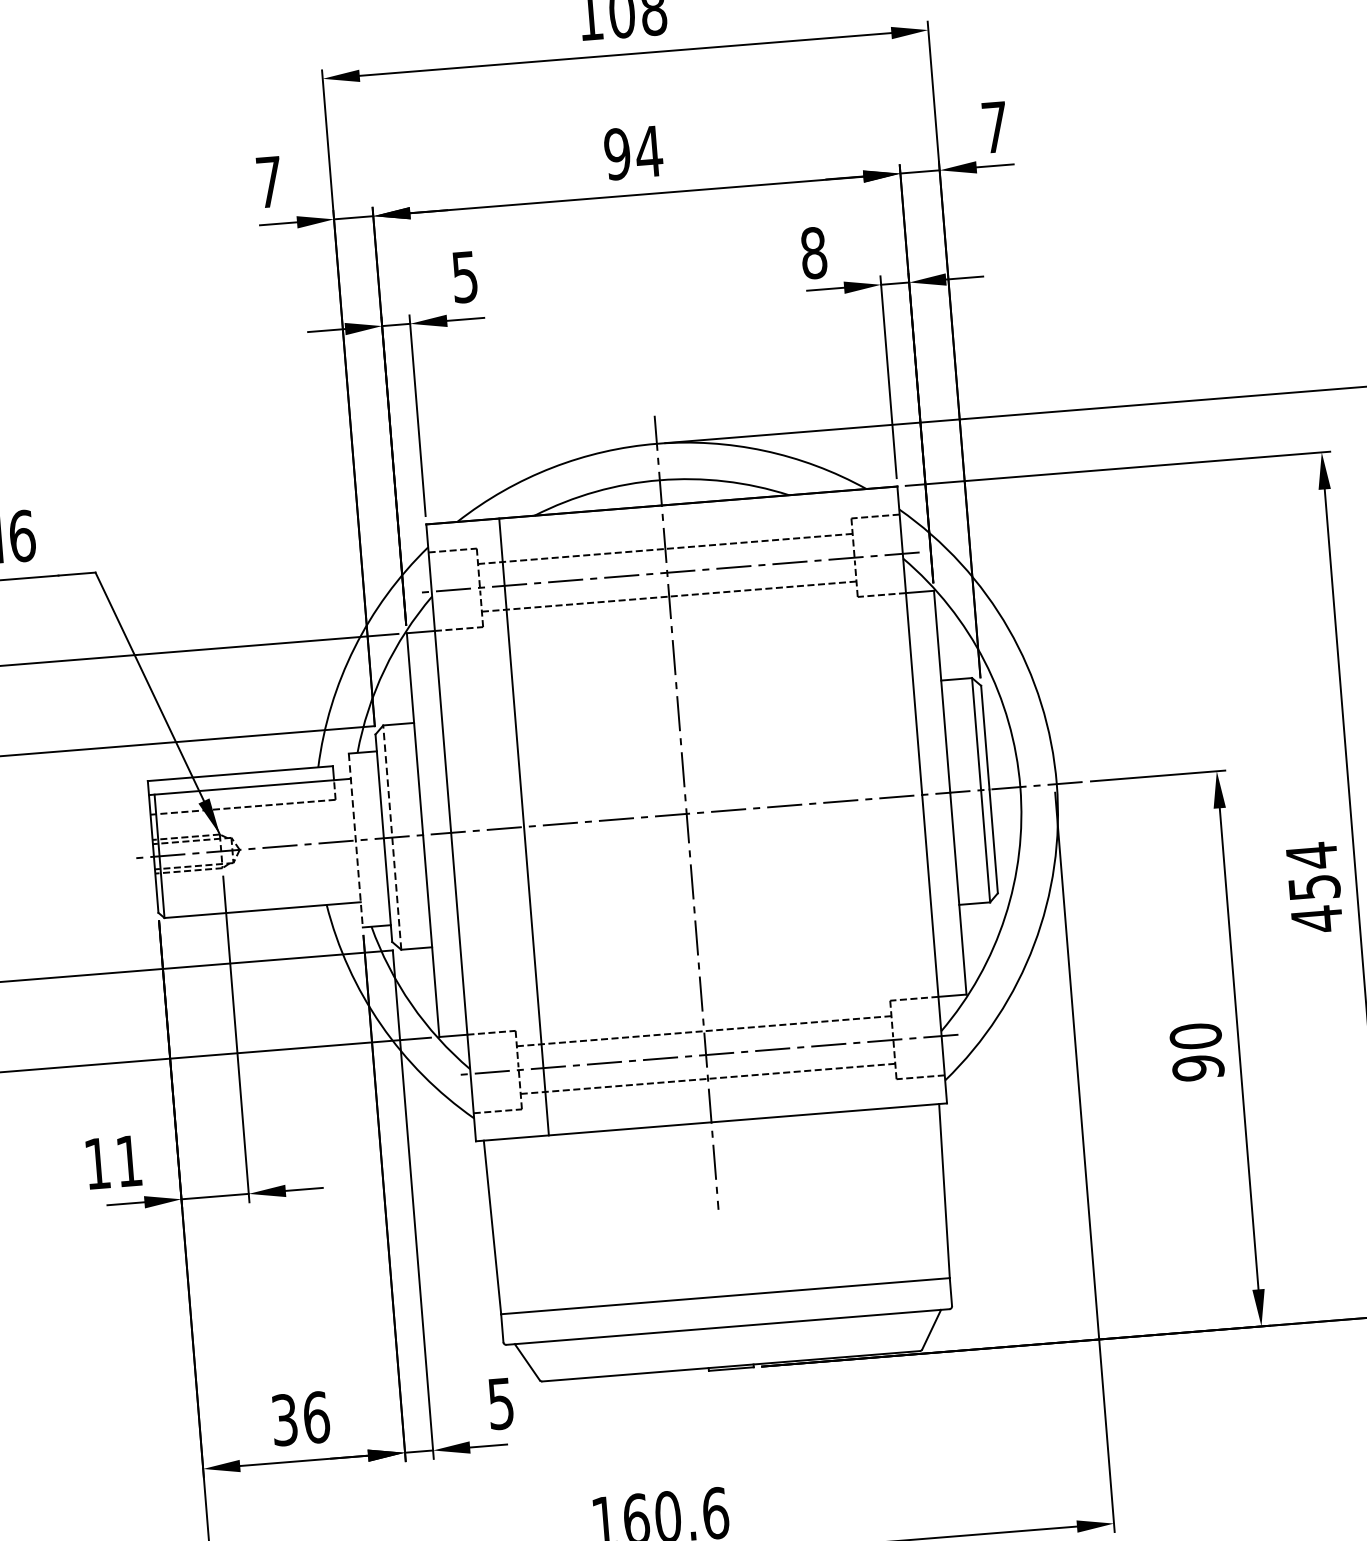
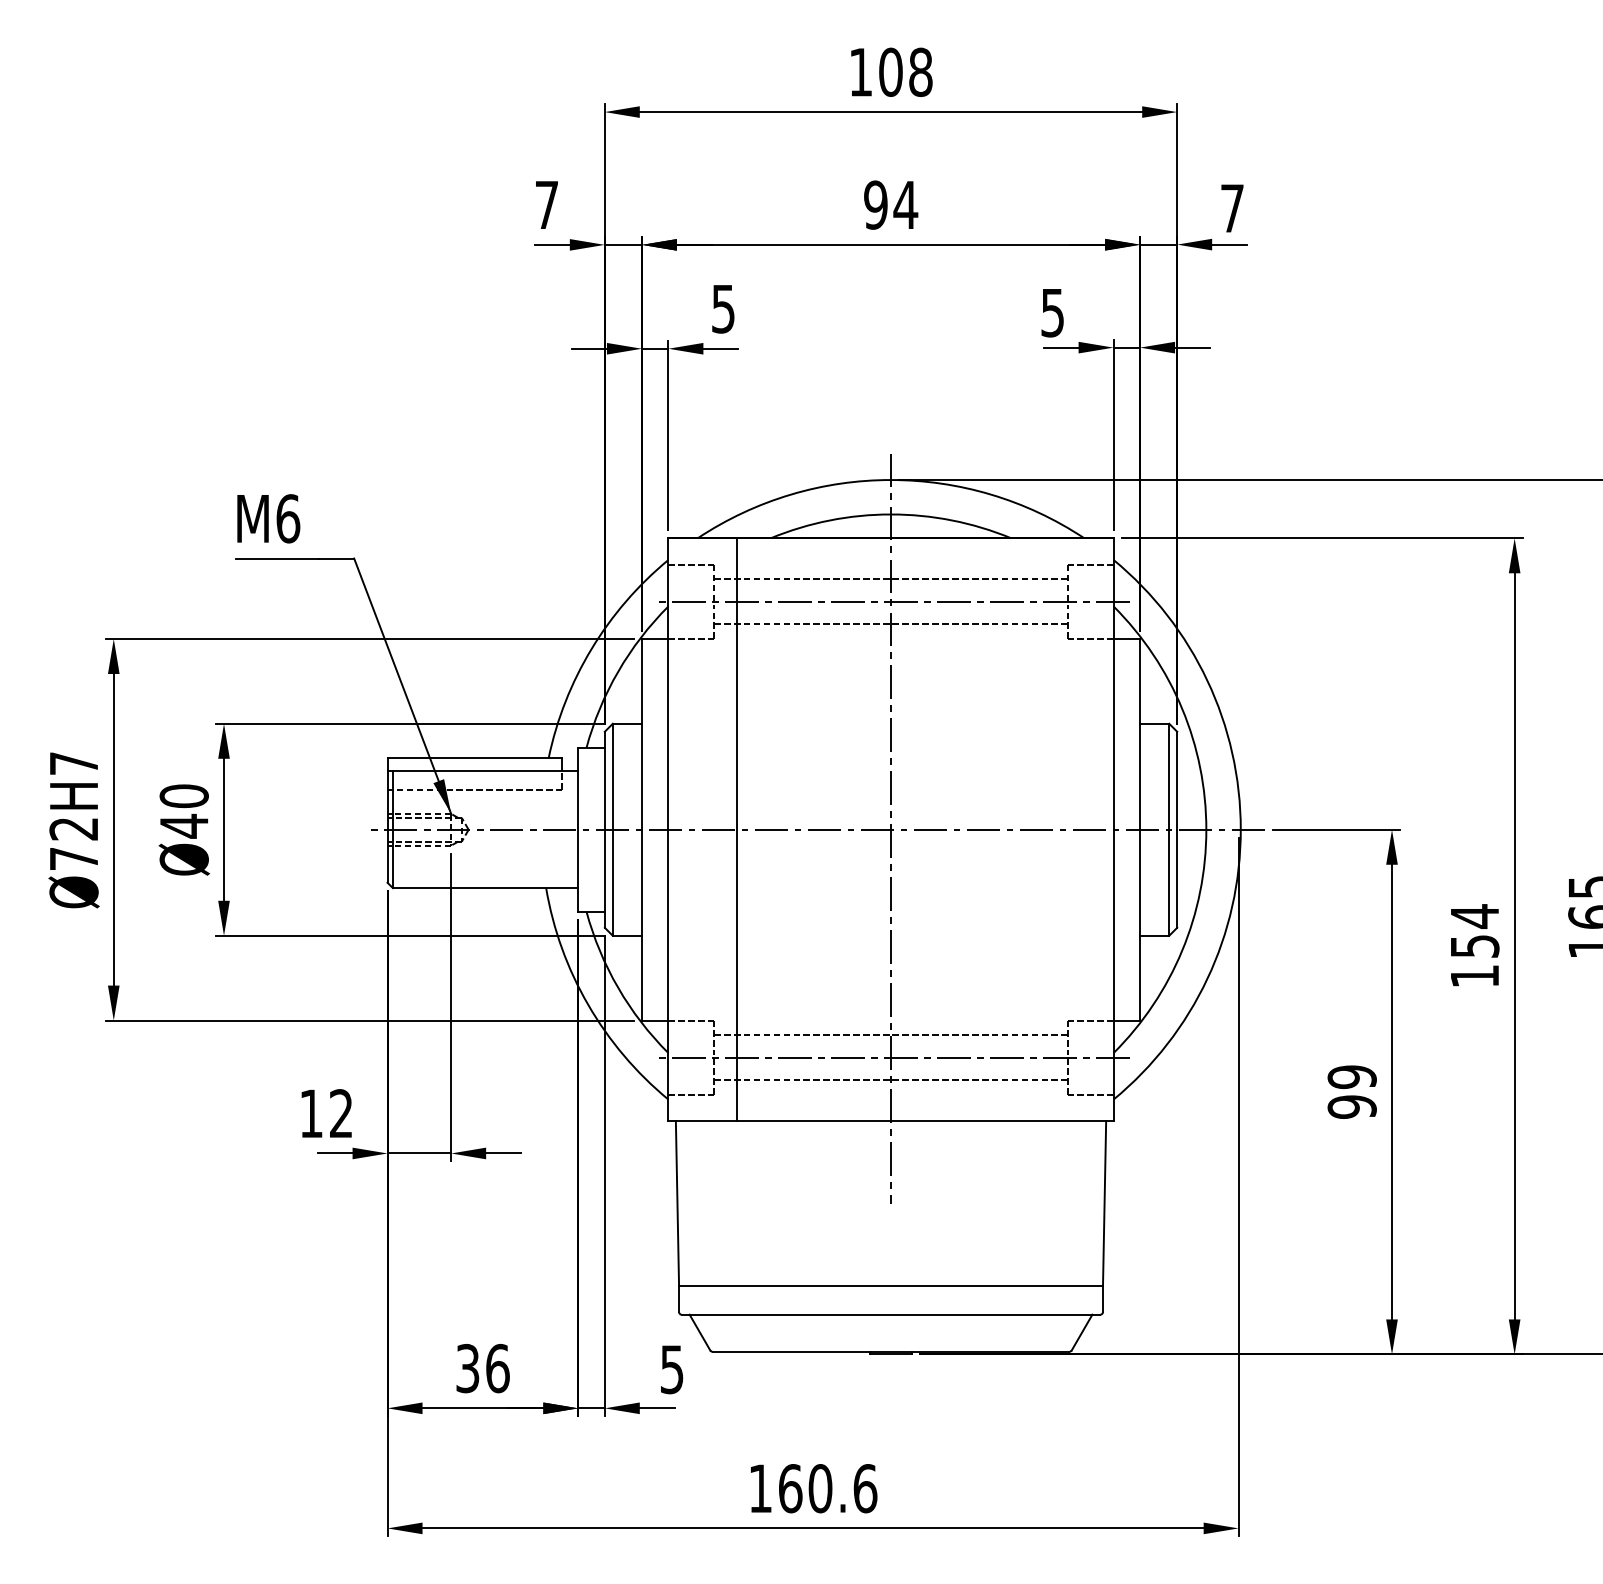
text: (813, 252) -> (1052, 312), 8 -> 5
line: (391, 837) -> (612, 829), dashed -> solid
line: (356, 841) -> (578, 830), dashed -> solid
text: (1316, 919) -> (1474, 976), 454 -> 154
text: (1195, 1036) -> (1351, 1077), 90 -> 99
text: (129, 1160) -> (341, 1113), 11 -> 12

